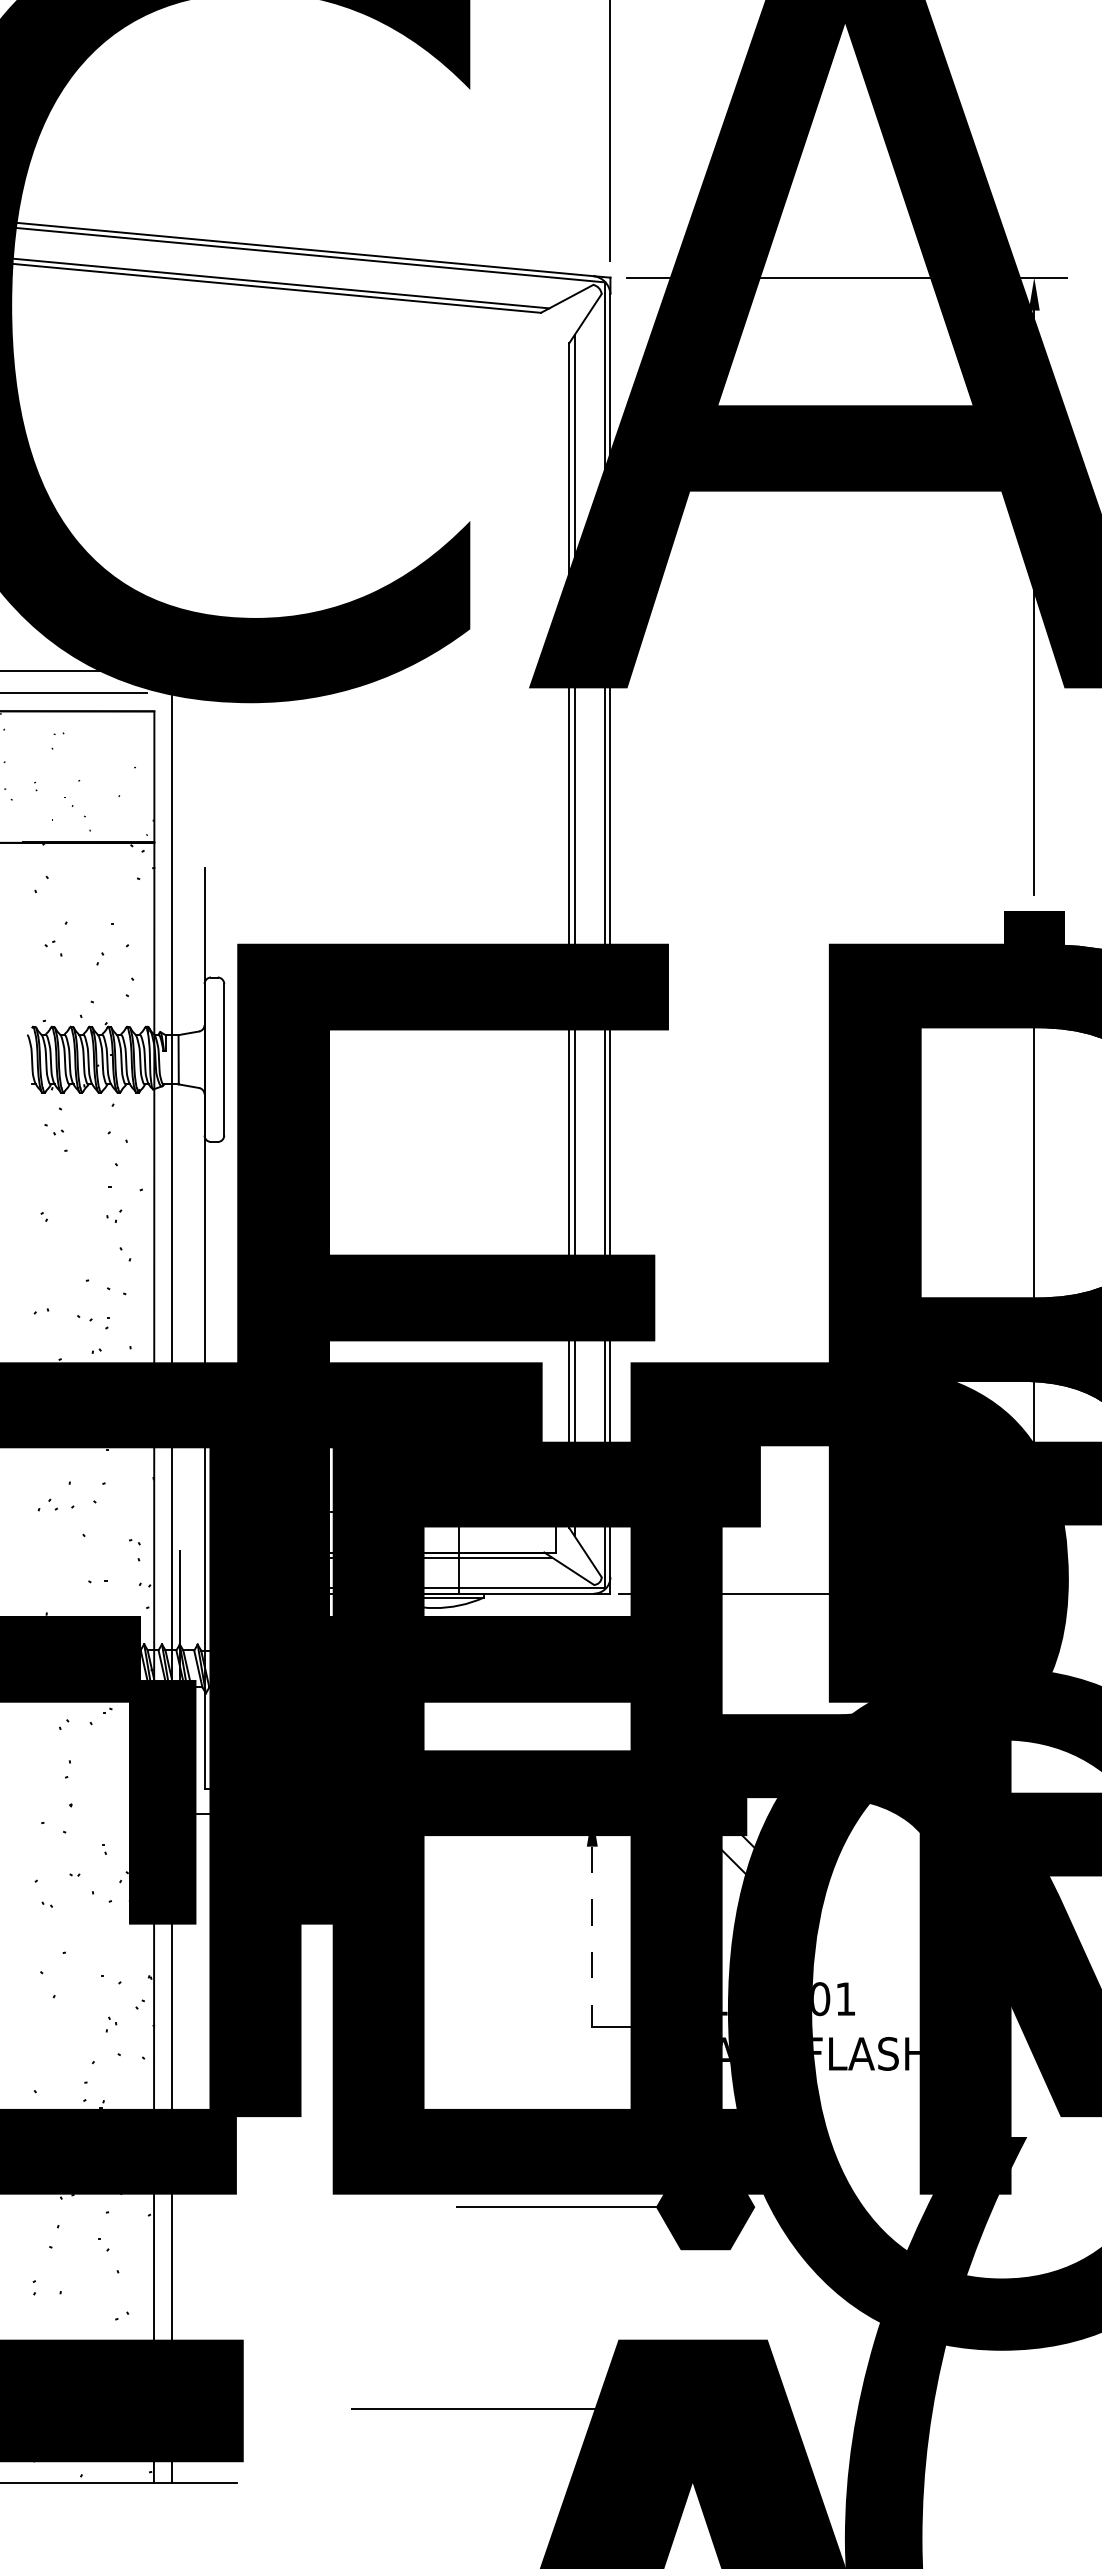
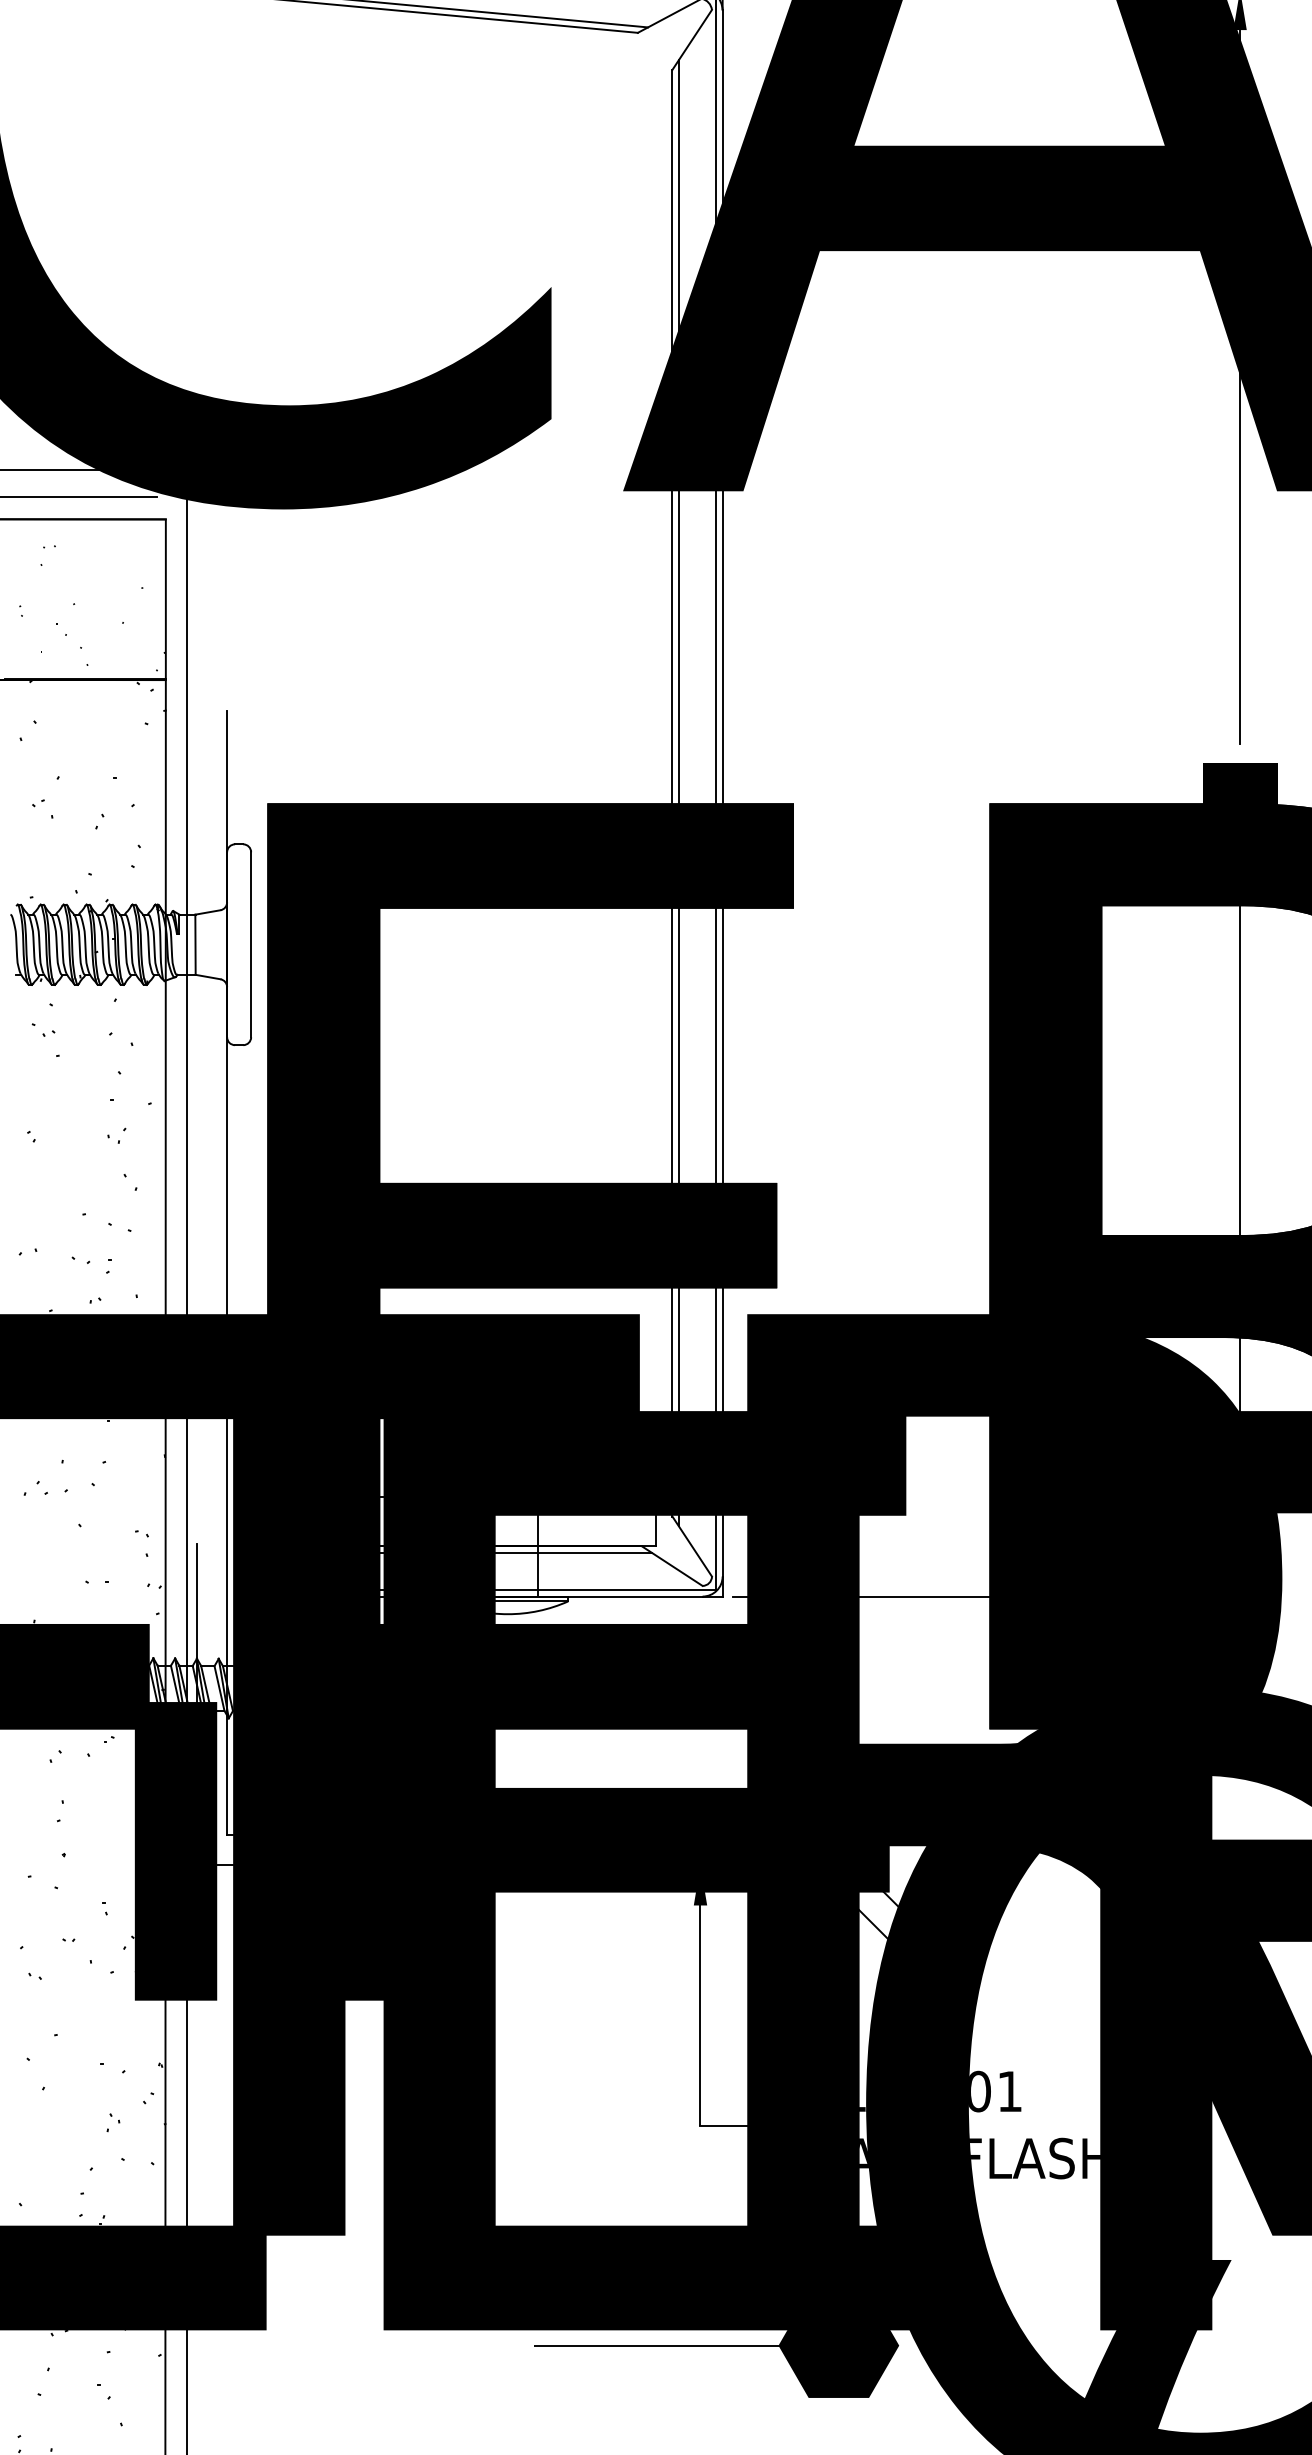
line: (592, 1937) -> (700, 2016), dashed -> solid

